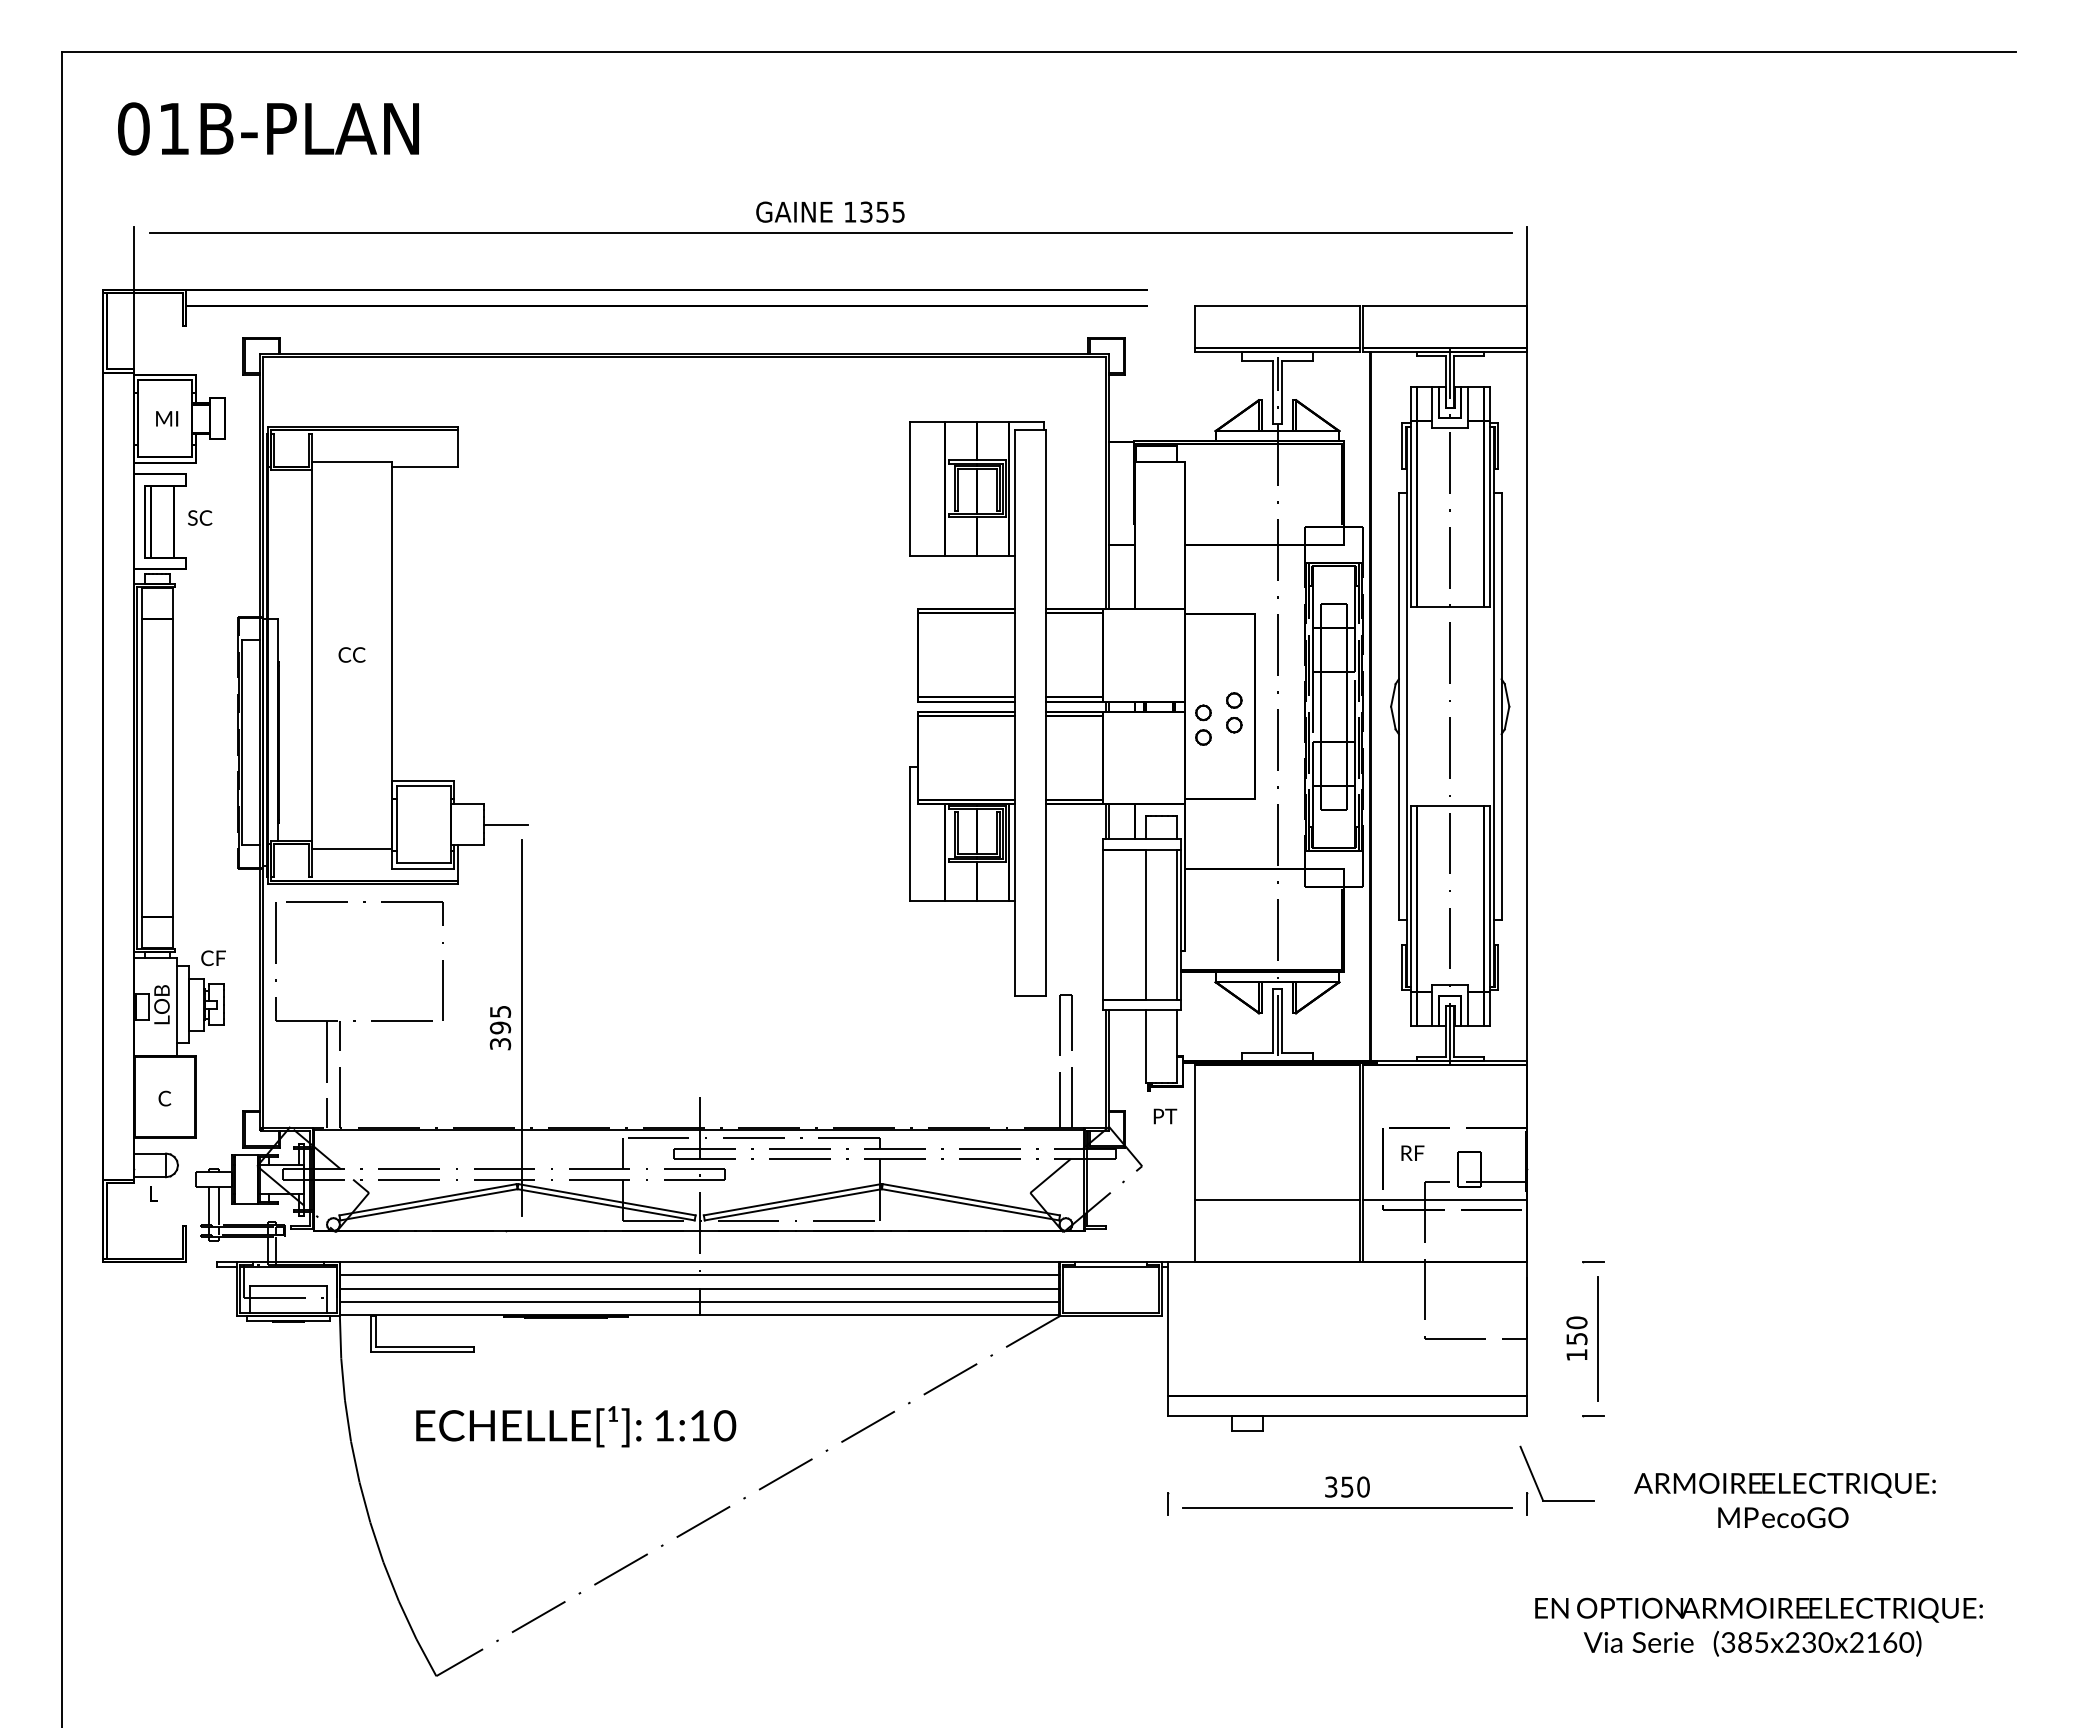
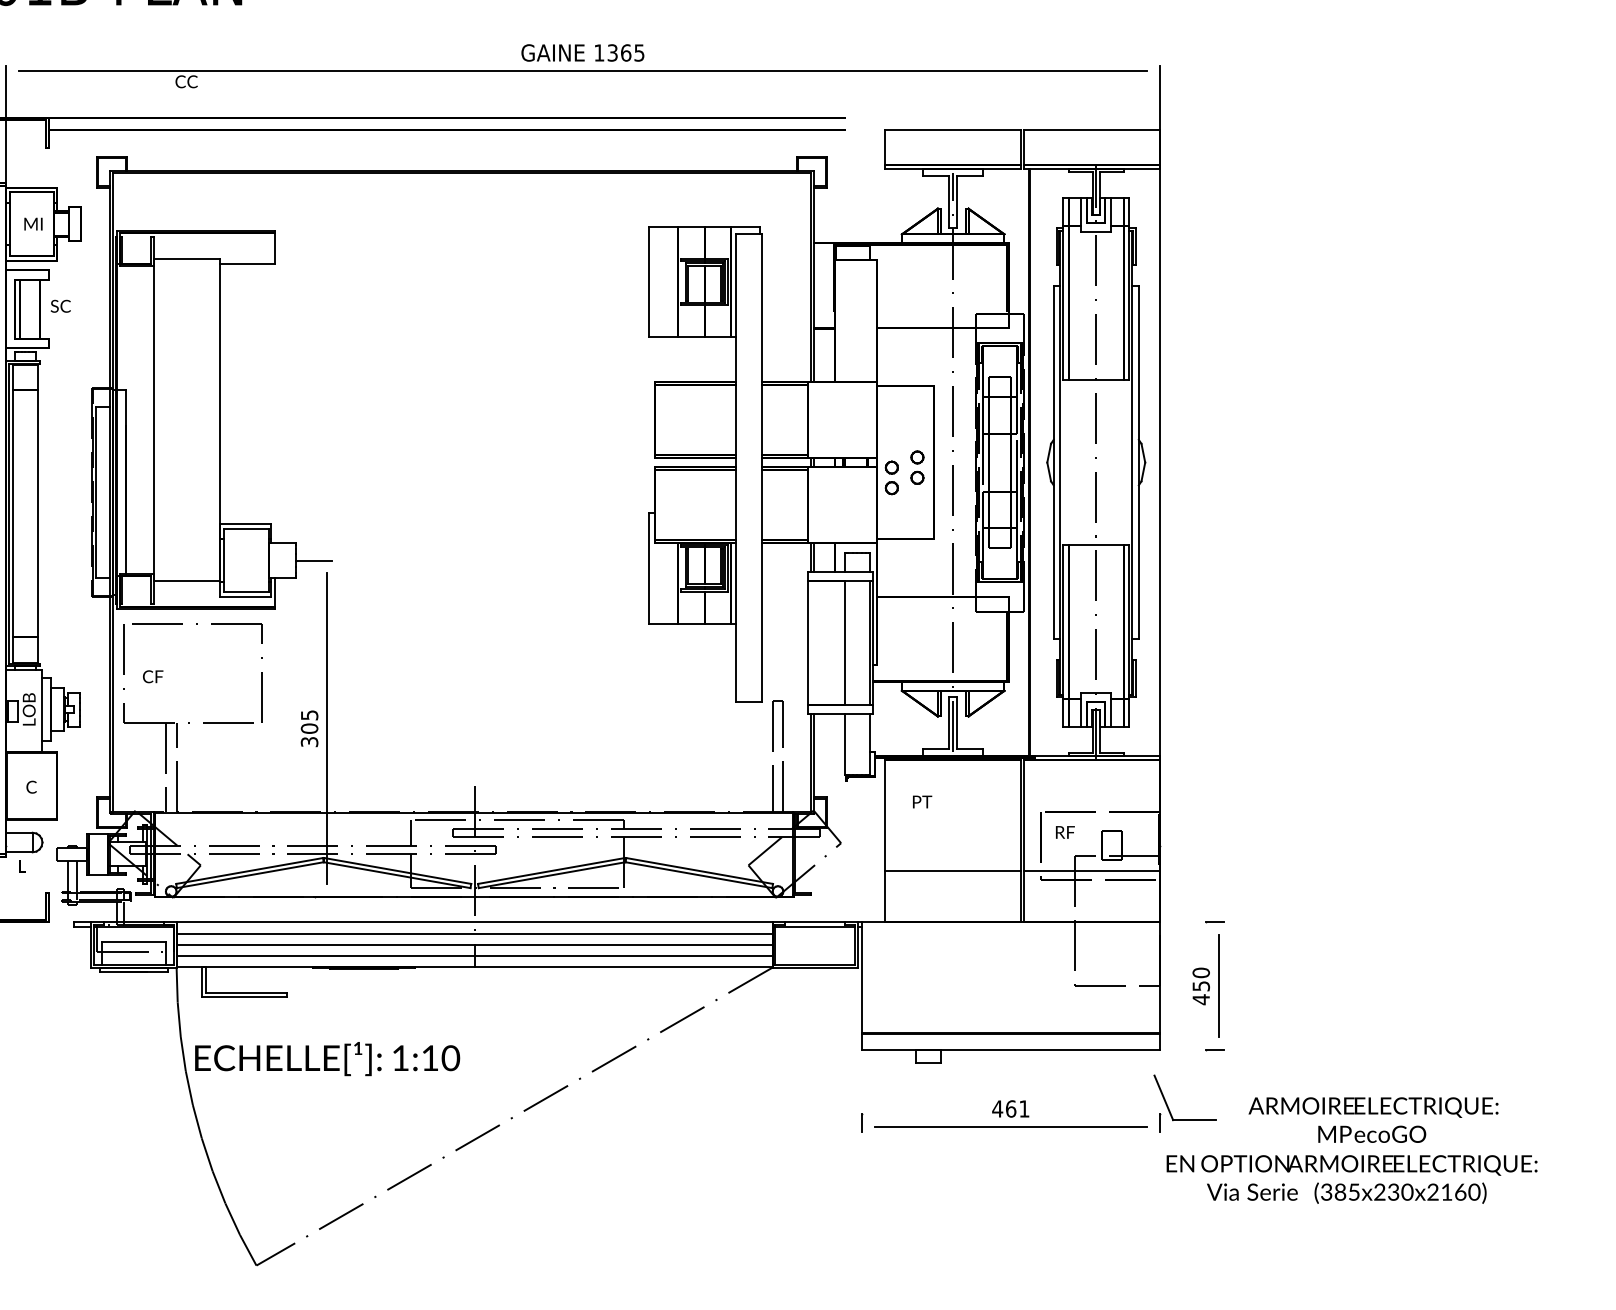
text: (882, 211) -> (626, 52), 1355 -> 1365
text: (351, 654) -> (186, 81), moved
text: (213, 958) -> (153, 676), moved
text: (500, 1027) -> (309, 728), 395 -> 305
text: (1165, 1116) -> (922, 802), moved
text: (1576, 1354) -> (1200, 999), 150 -> 450
text: (576, 1426) -> (327, 1058), moved
text: (1346, 1486) -> (1010, 1108), 350 -> 461
text: (1758, 1626) -> (1351, 1178), moved

